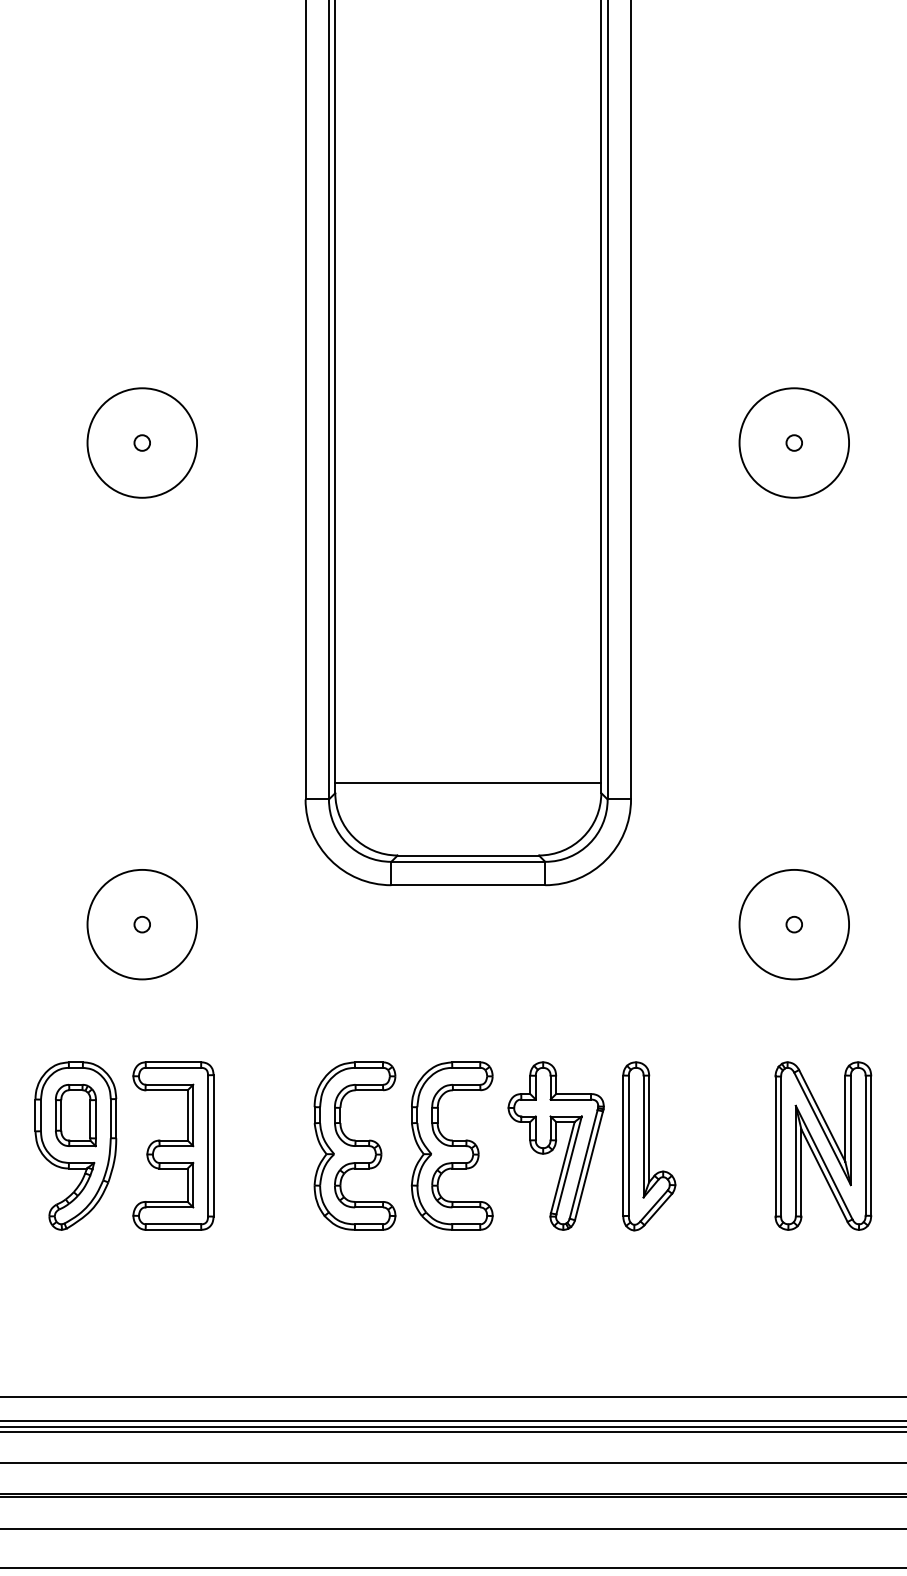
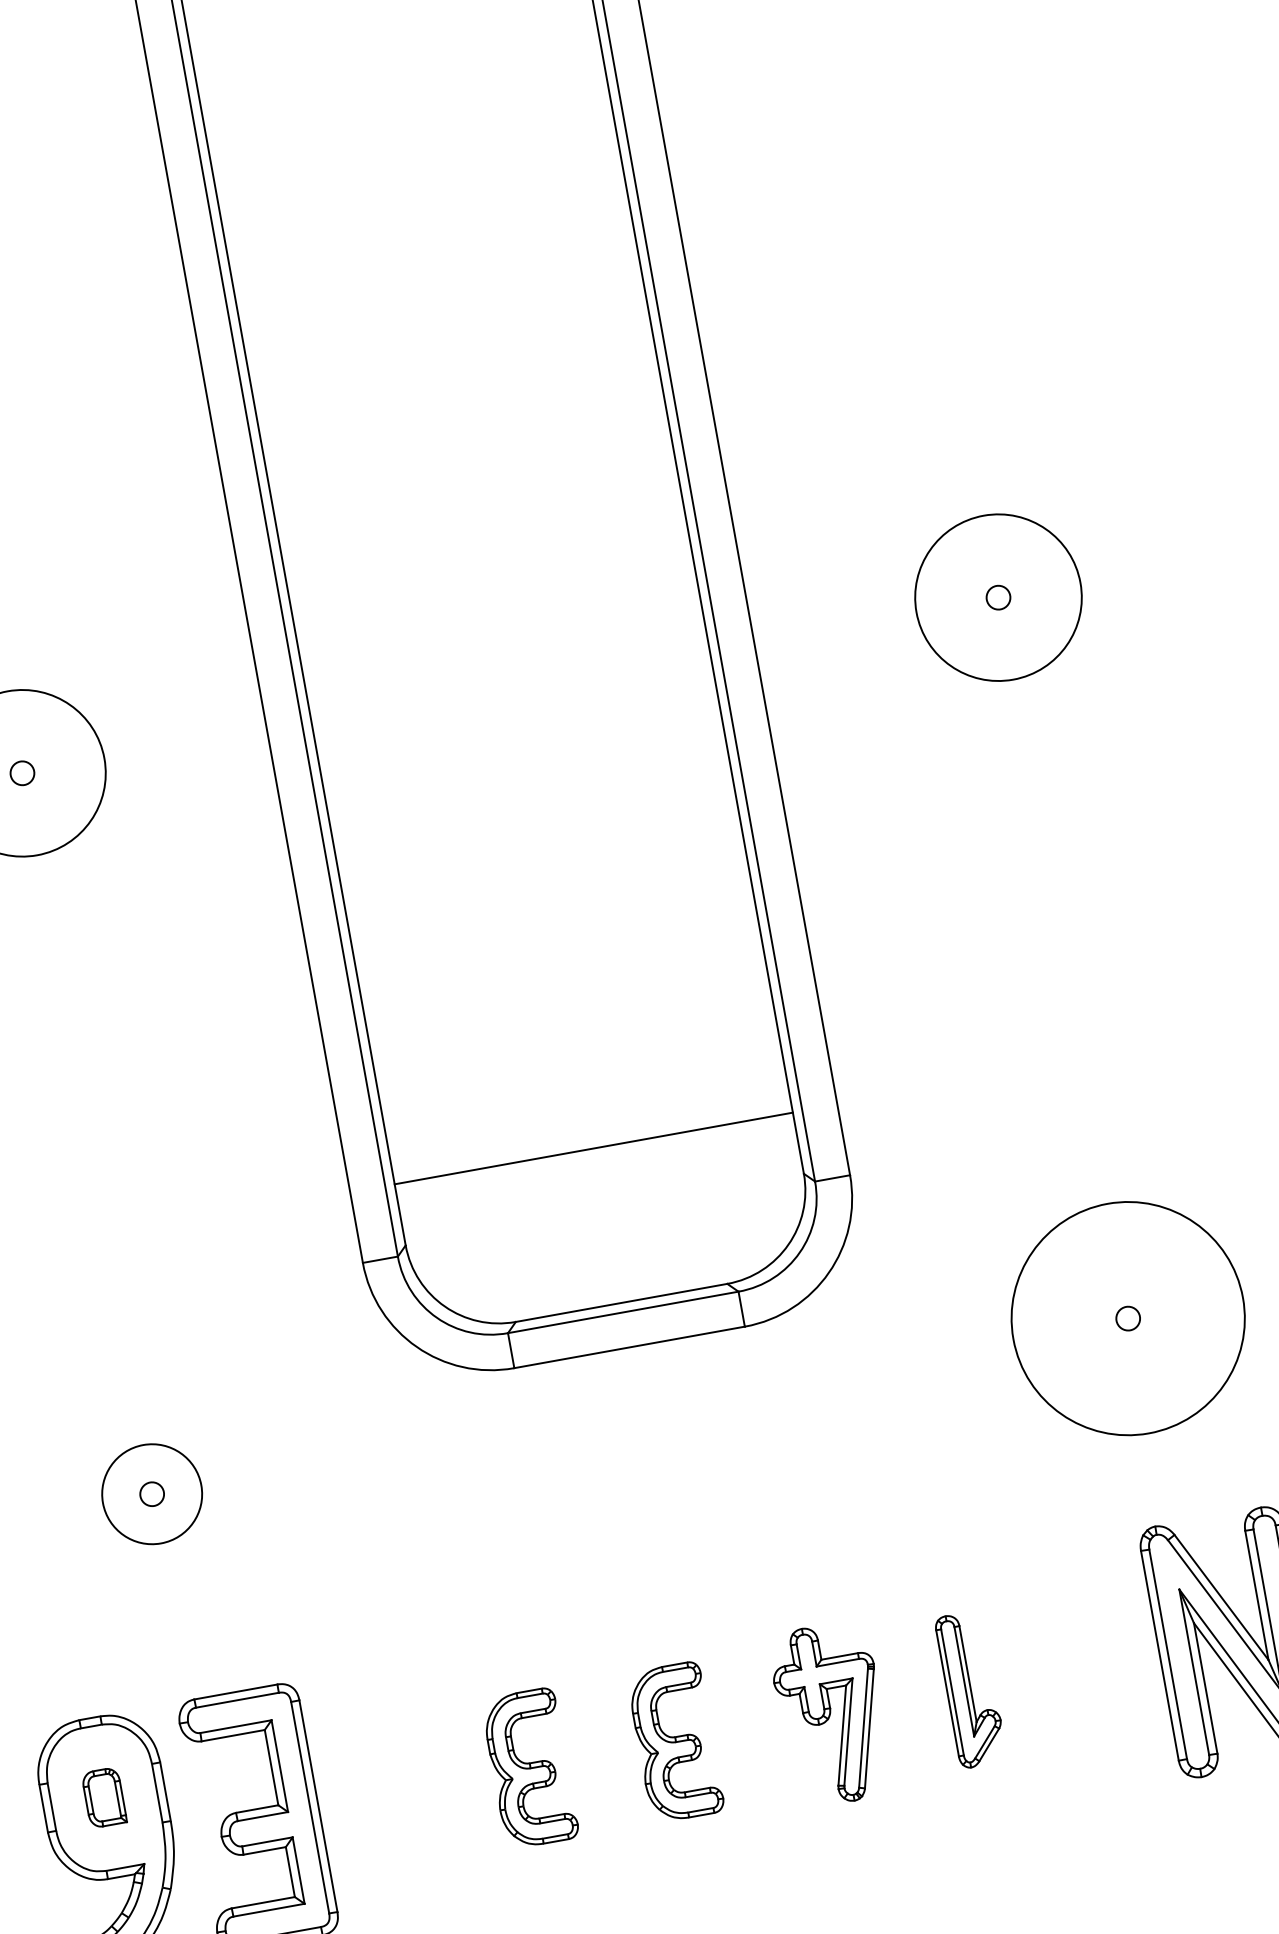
line: (468, 783) -> (594, 1148), moved
circle: (142, 924) -> (152, 1493), size x0.6
circle: (794, 924) -> (1128, 1318), size x1.4
part: (75, 1115) -> (103, 1797), size x0.6
part: (354, 1145) -> (529, 1767), size x0.6
part: (451, 1145) -> (674, 1741), size x0.6
part: (555, 1145) -> (830, 1713), size x0.7
part: (649, 1146) -> (971, 1689), size x0.6

